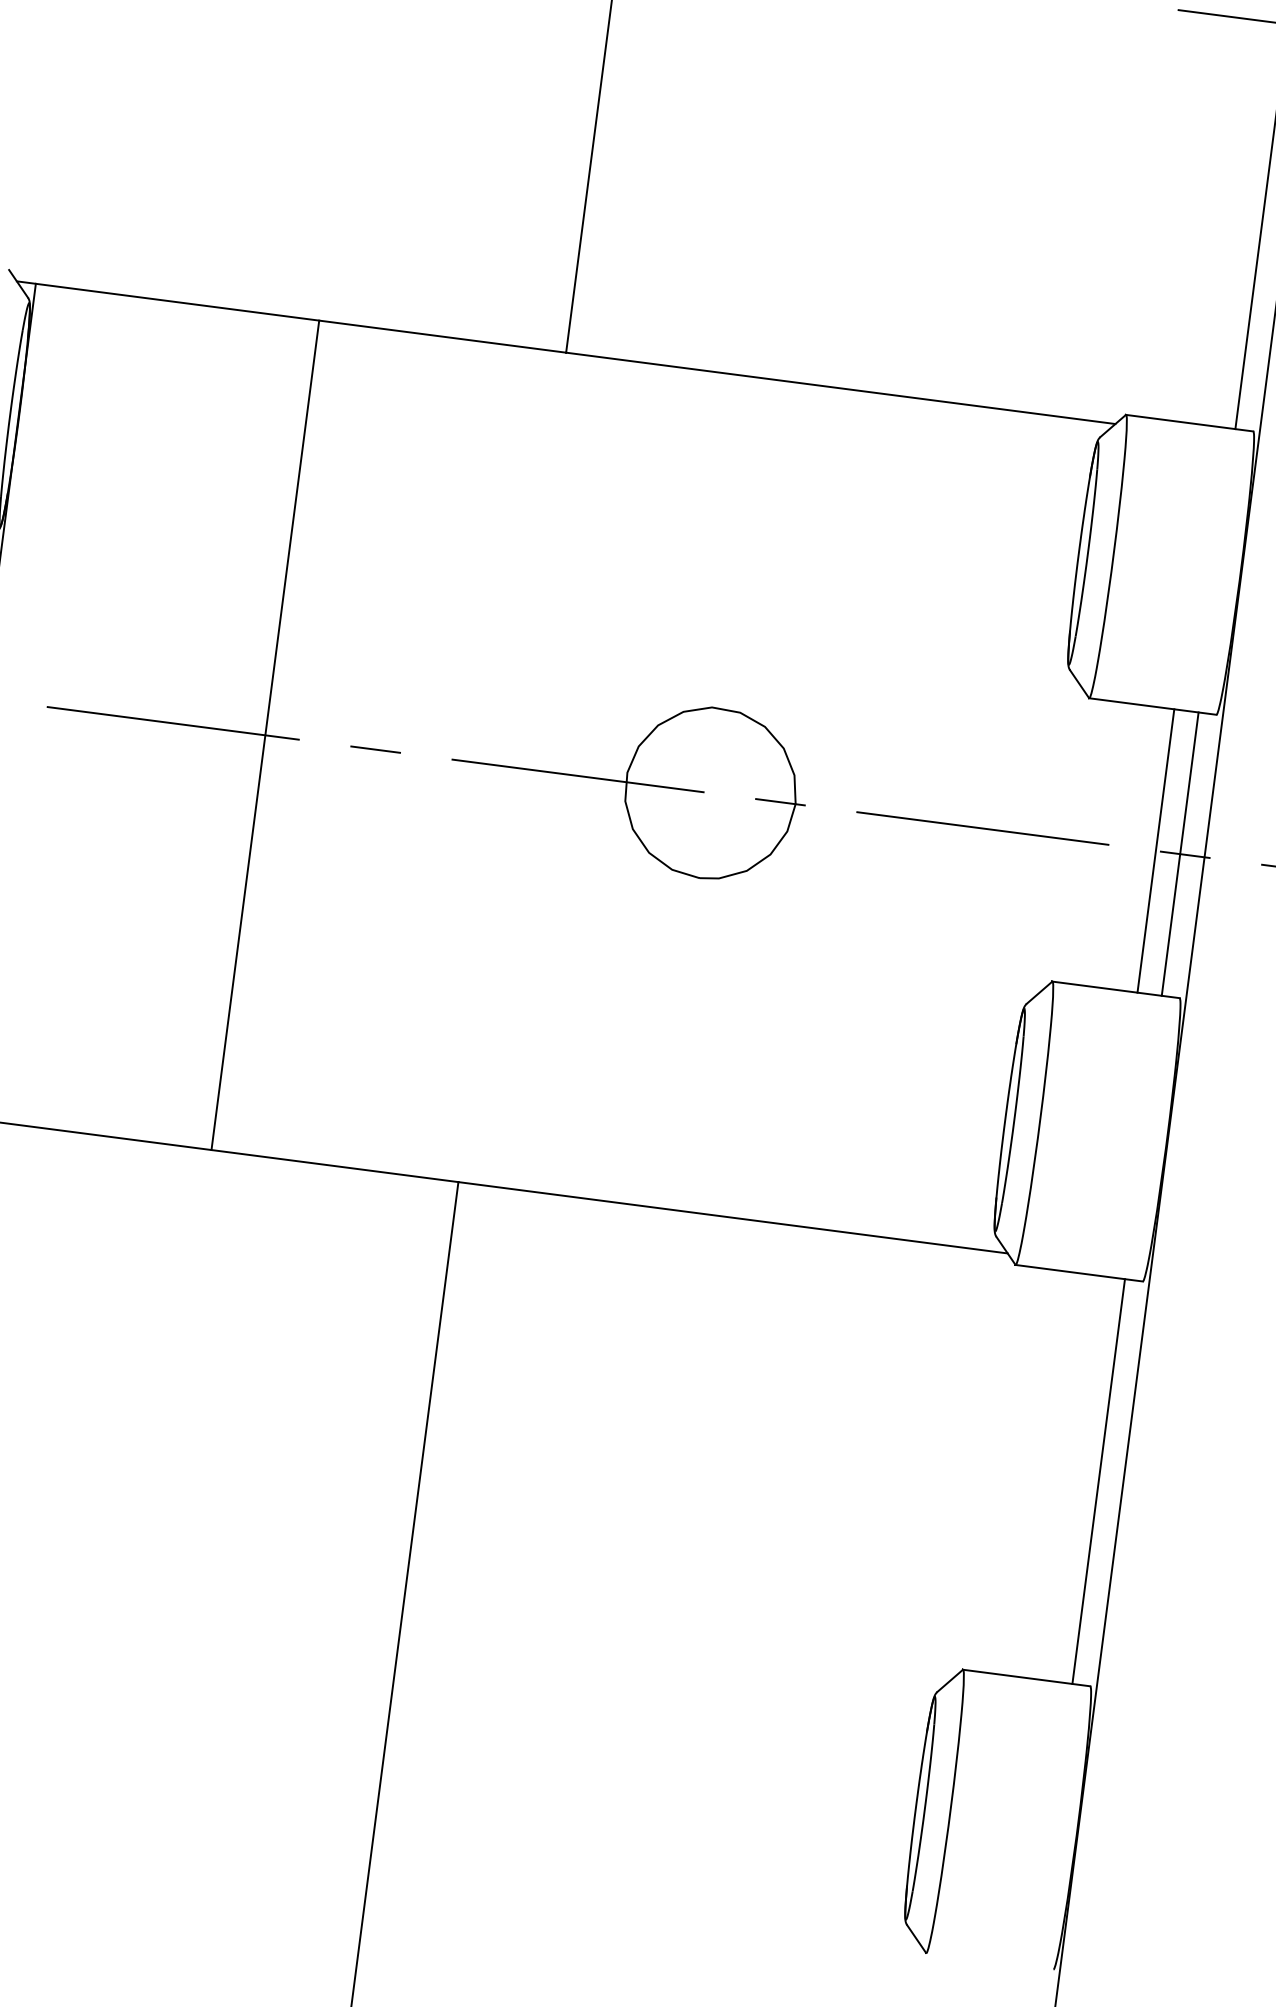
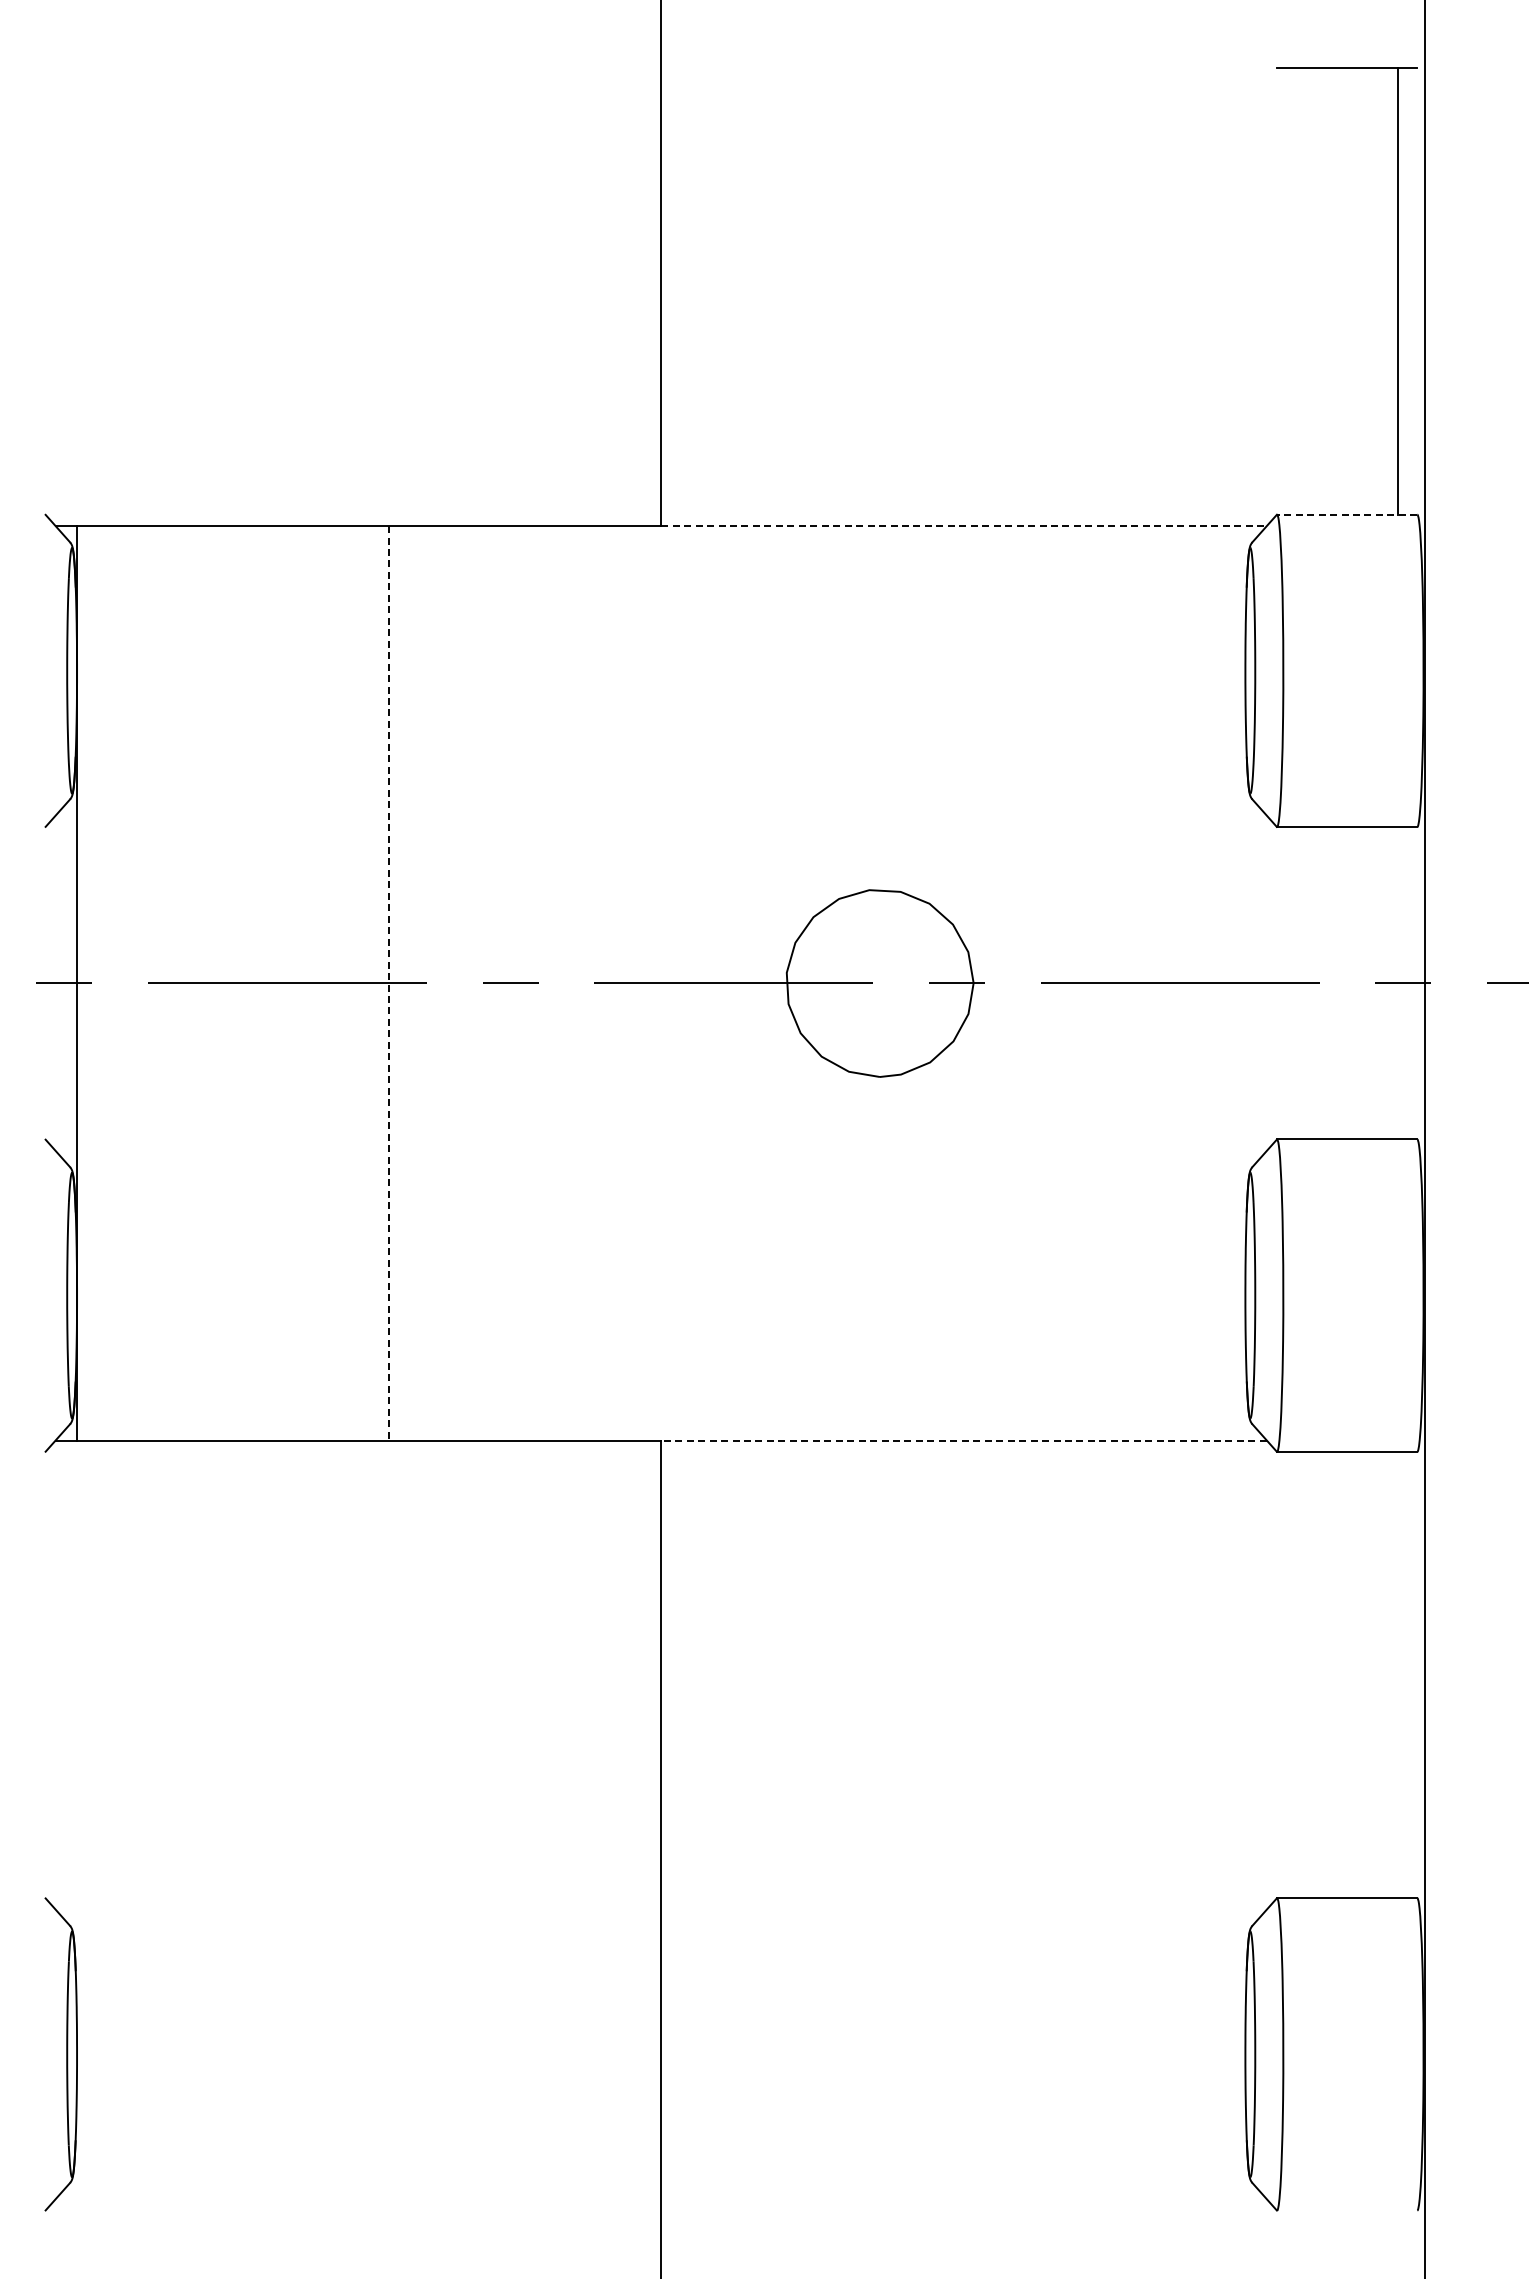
line: (841, 388) -> (964, 526), solid -> dashed
line: (1189, 422) -> (1346, 514), solid -> dashed
line: (264, 735) -> (388, 983), solid -> dashed
line: (1155, 851) -> (1370, 983), removed
line: (1180, 854) -> (1397, 983), removed
line: (733, 1217) -> (964, 1440), solid -> dashed
line: (1098, 1481) -> (1397, 1674), removed

